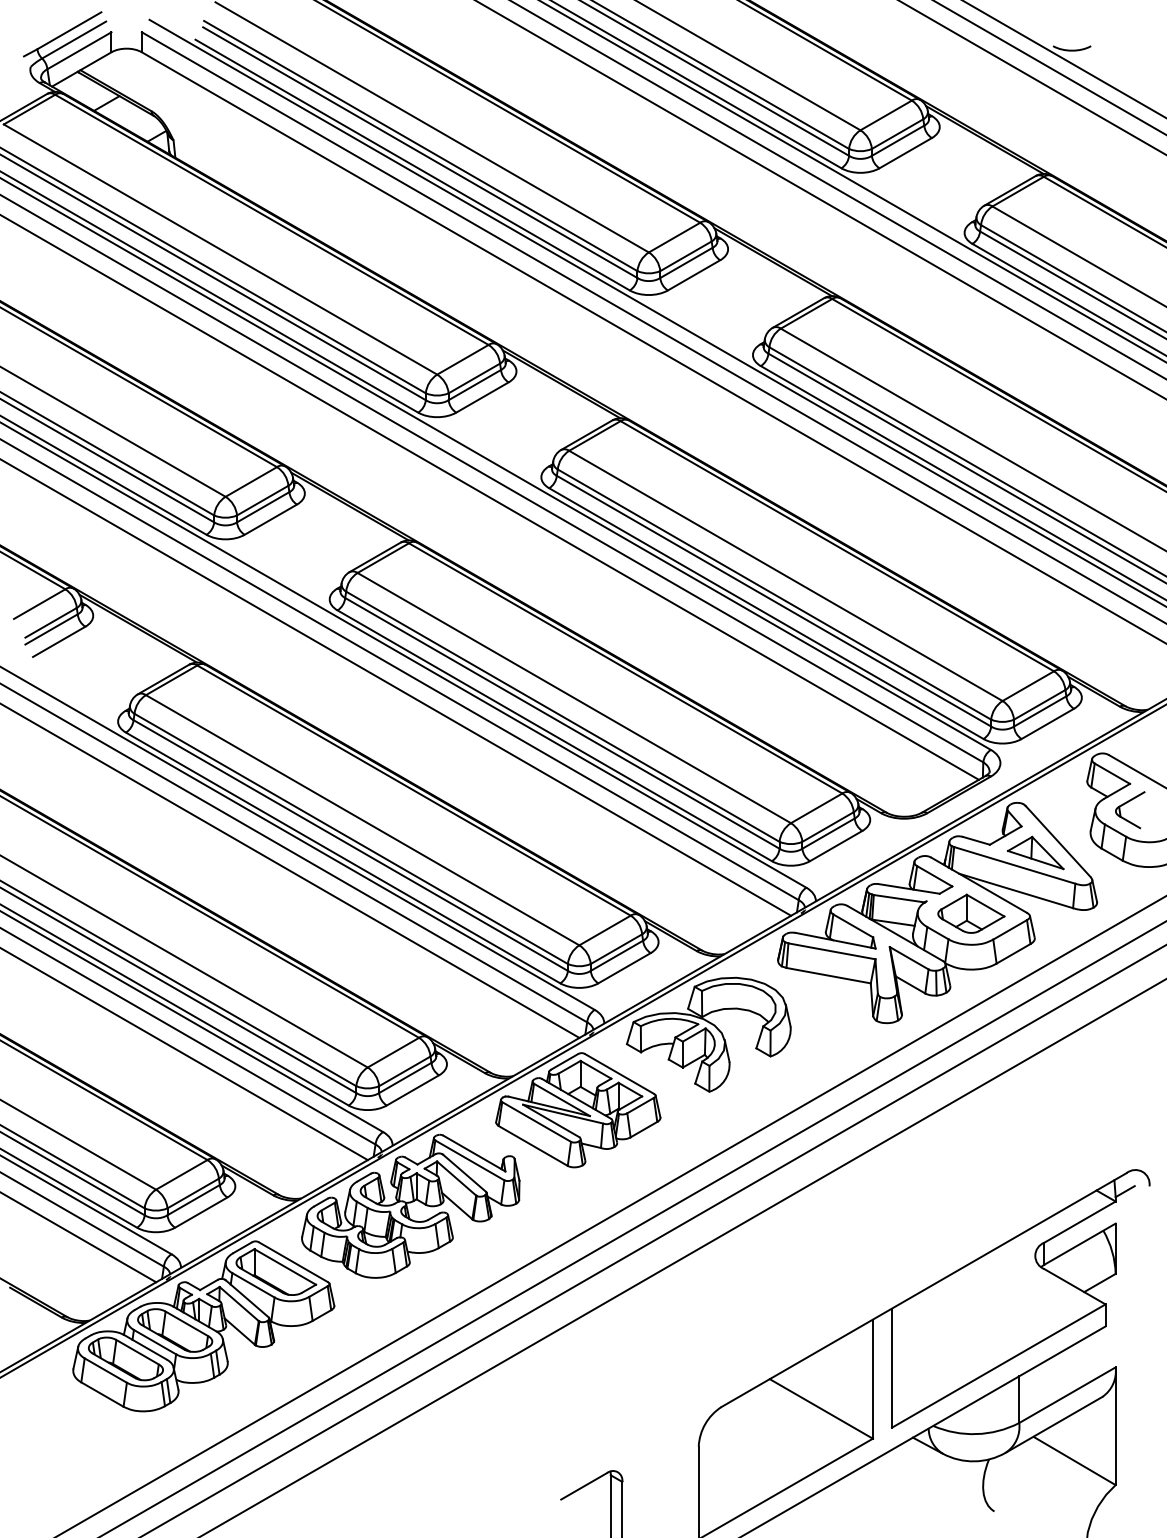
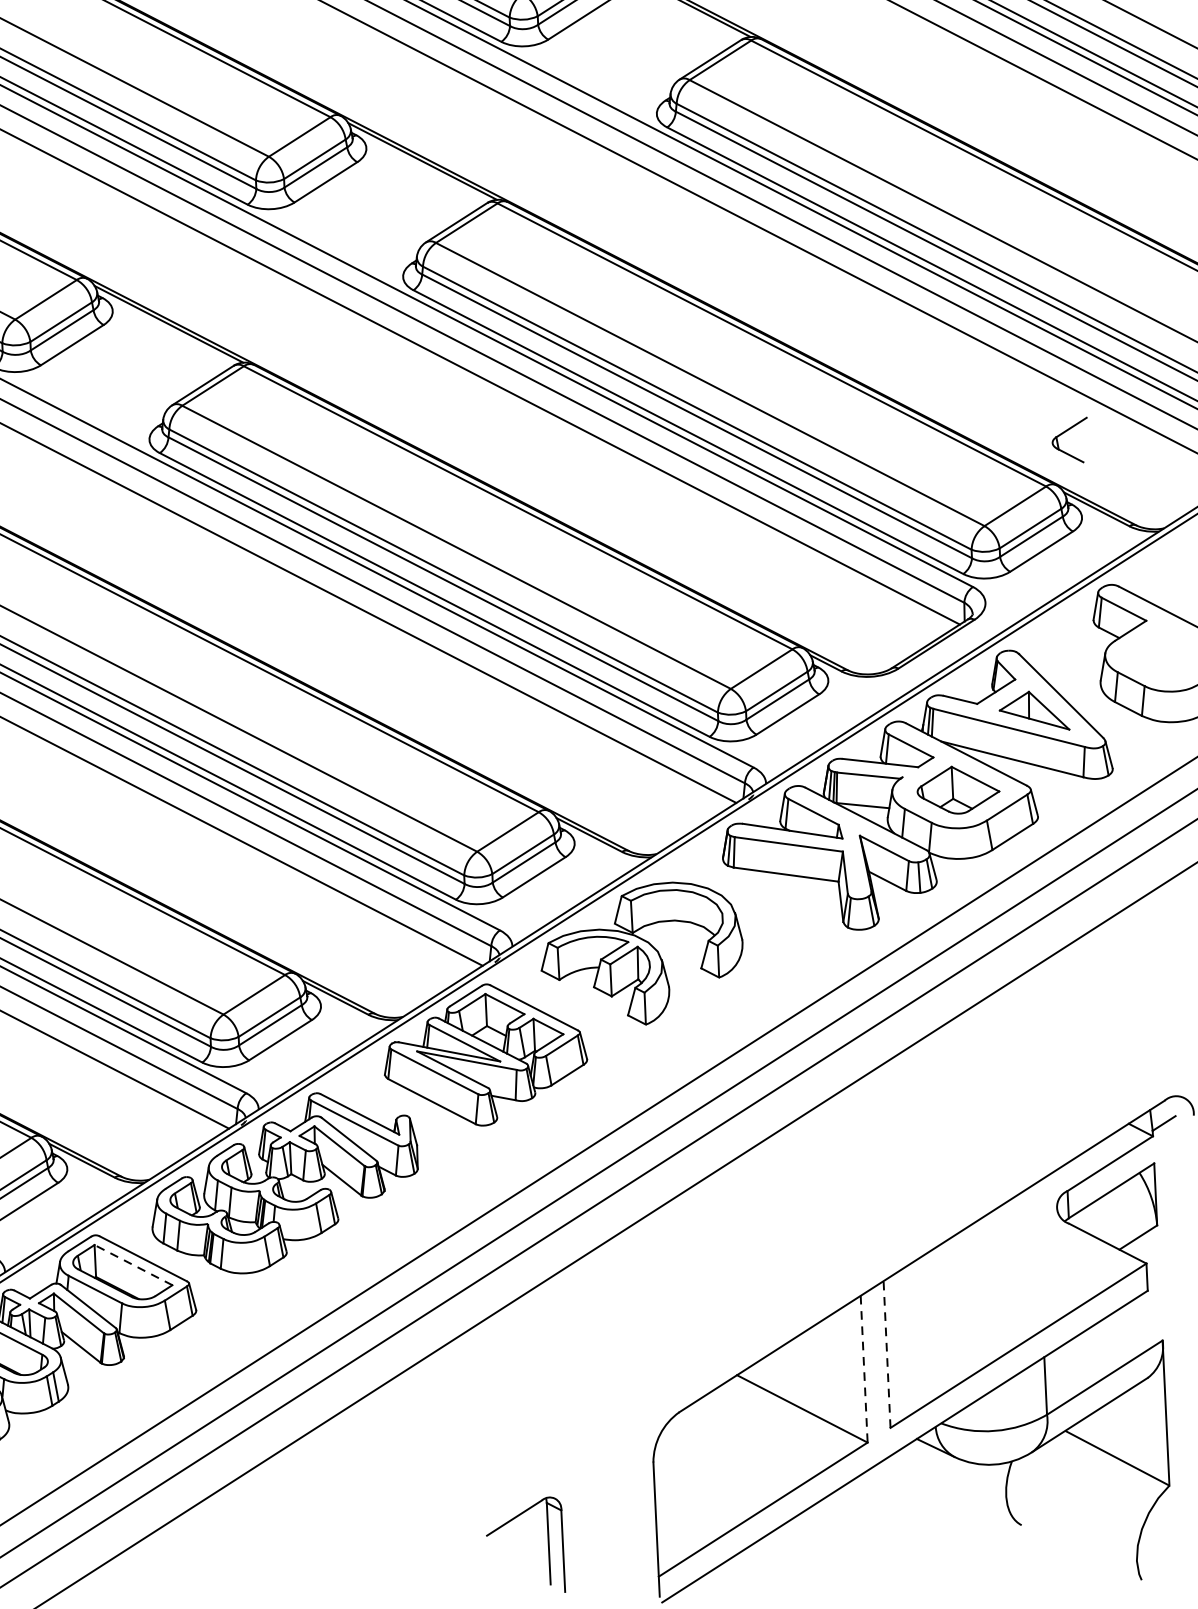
part: (1127, 803) -> (1066, 432), moved
line: (285, 1266) -> (133, 1264), solid -> dashed
line: (892, 1368) -> (887, 1354), solid -> dashed
line: (872, 1379) -> (863, 1369), solid -> dashed

